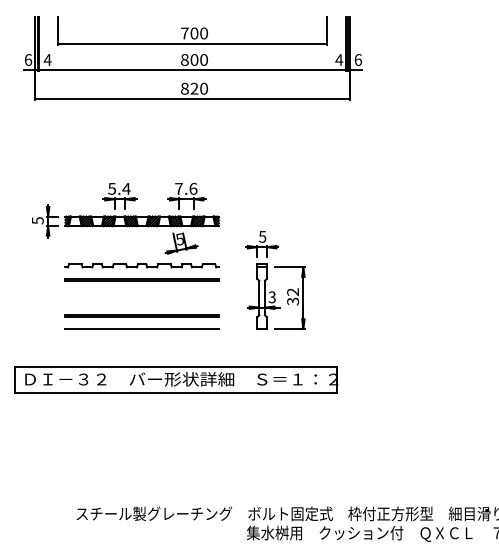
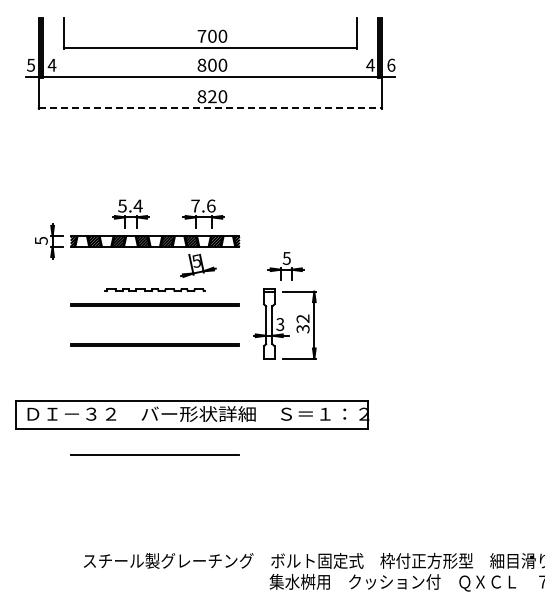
text: (28, 59) -> (31, 64), 6 -> 5
line: (192, 98) -> (210, 107), solid -> dashed
part: (141, 265) -> (154, 289), size x0.6
part: (276, 296) -> (284, 323), moved
line: (141, 328) -> (154, 454), moved

